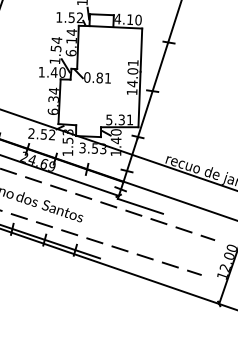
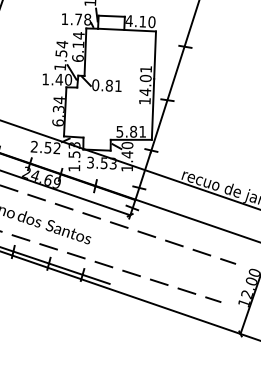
text: (75, 17) -> (82, 19), 1.52 -> 1.78
text: (121, 119) -> (133, 131), 5.31 -> 5.81
line: (140, 205) -> (154, 225), removed

